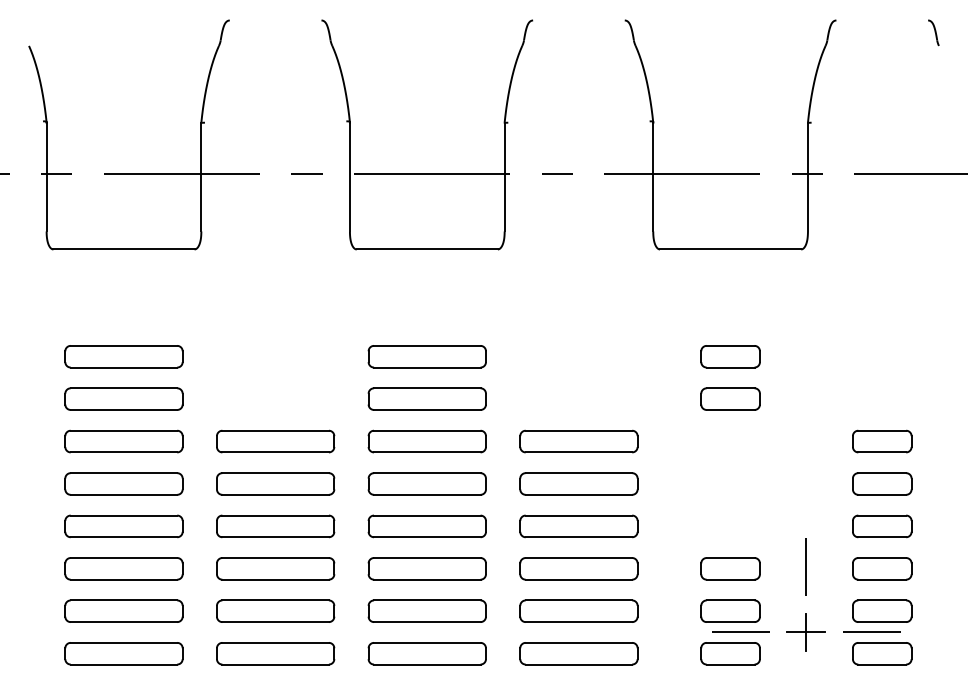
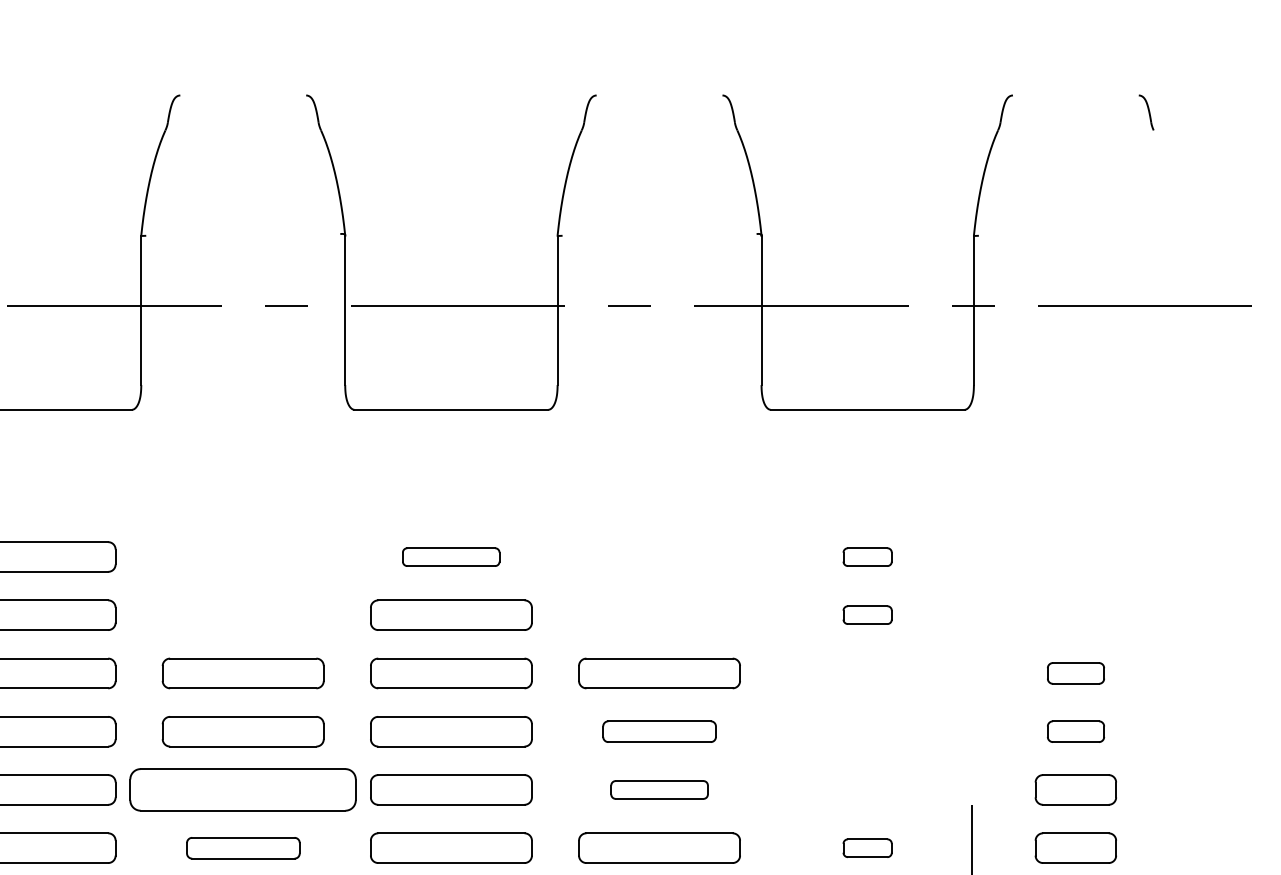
part: (426, 356) -> (450, 556), size x0.6
part: (730, 356) -> (867, 556), size x0.6
part: (730, 398) -> (867, 614), size x0.6
part: (882, 441) -> (1076, 673), size x0.7
part: (578, 483) -> (658, 731), size x0.7
part: (882, 483) -> (1076, 731), size x0.7
part: (275, 526) -> (243, 790), size x1.4
part: (578, 526) -> (658, 790), size x0.6
part: (275, 568) -> (243, 847), size x0.7
part: (730, 568) -> (867, 847), size x0.6

